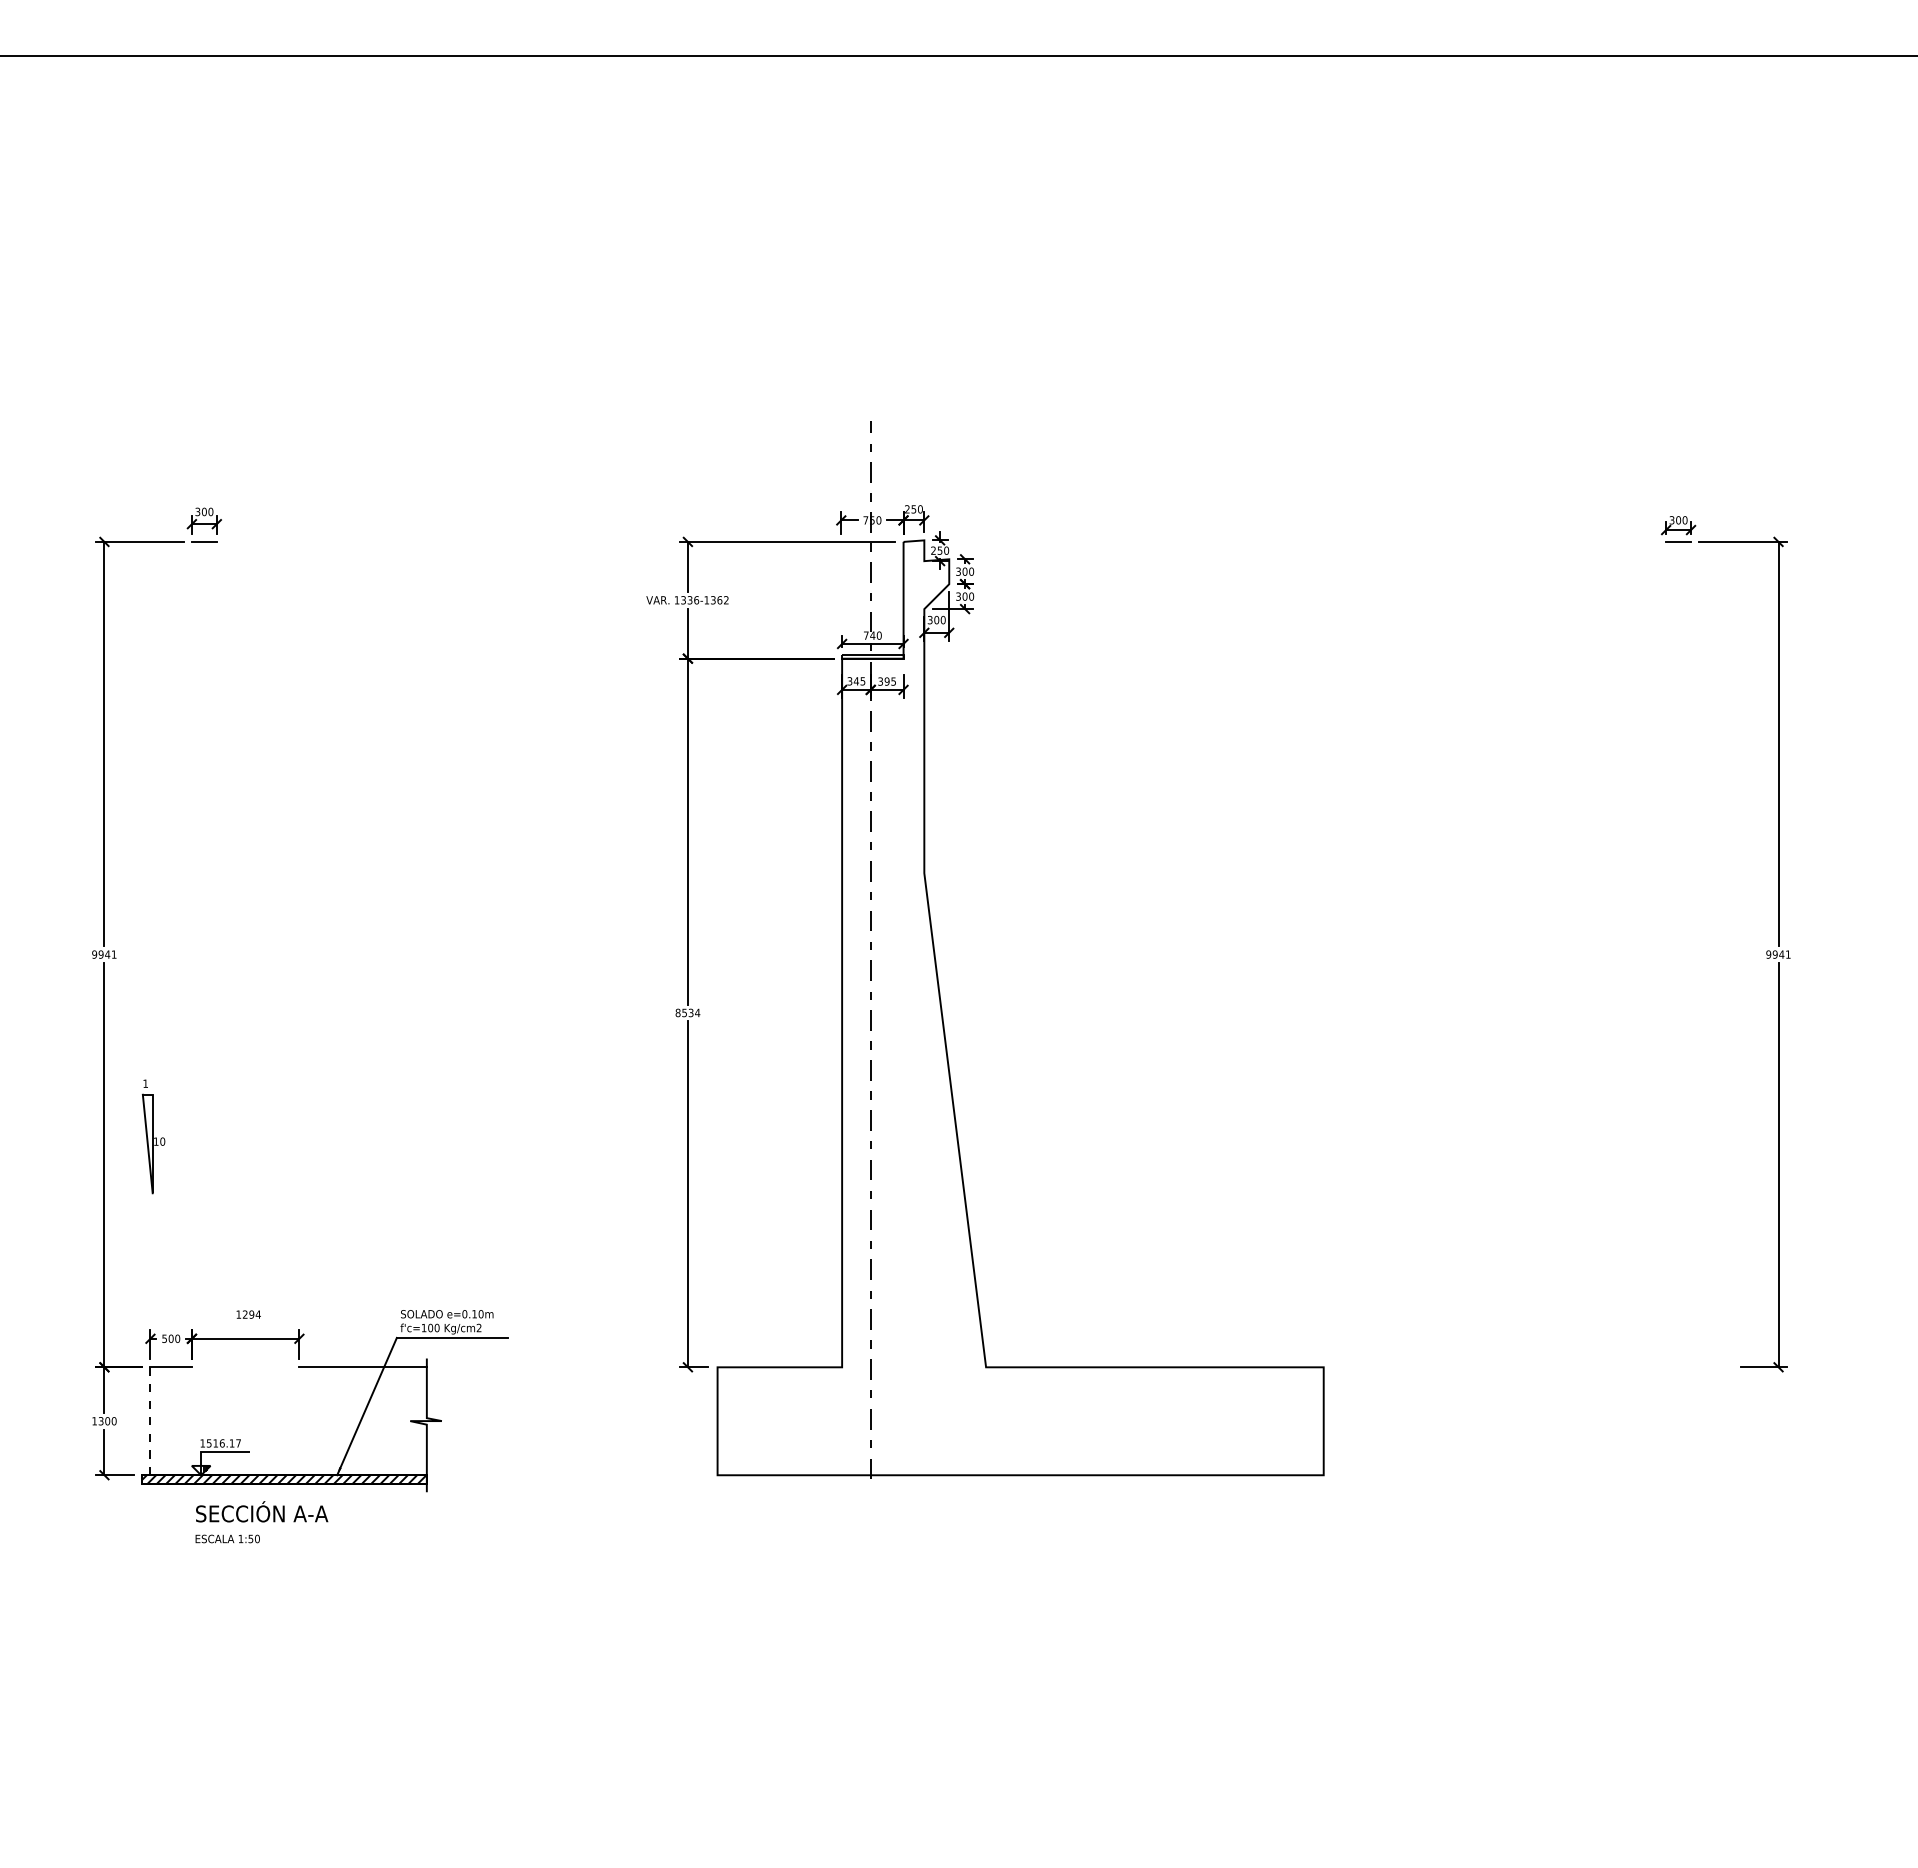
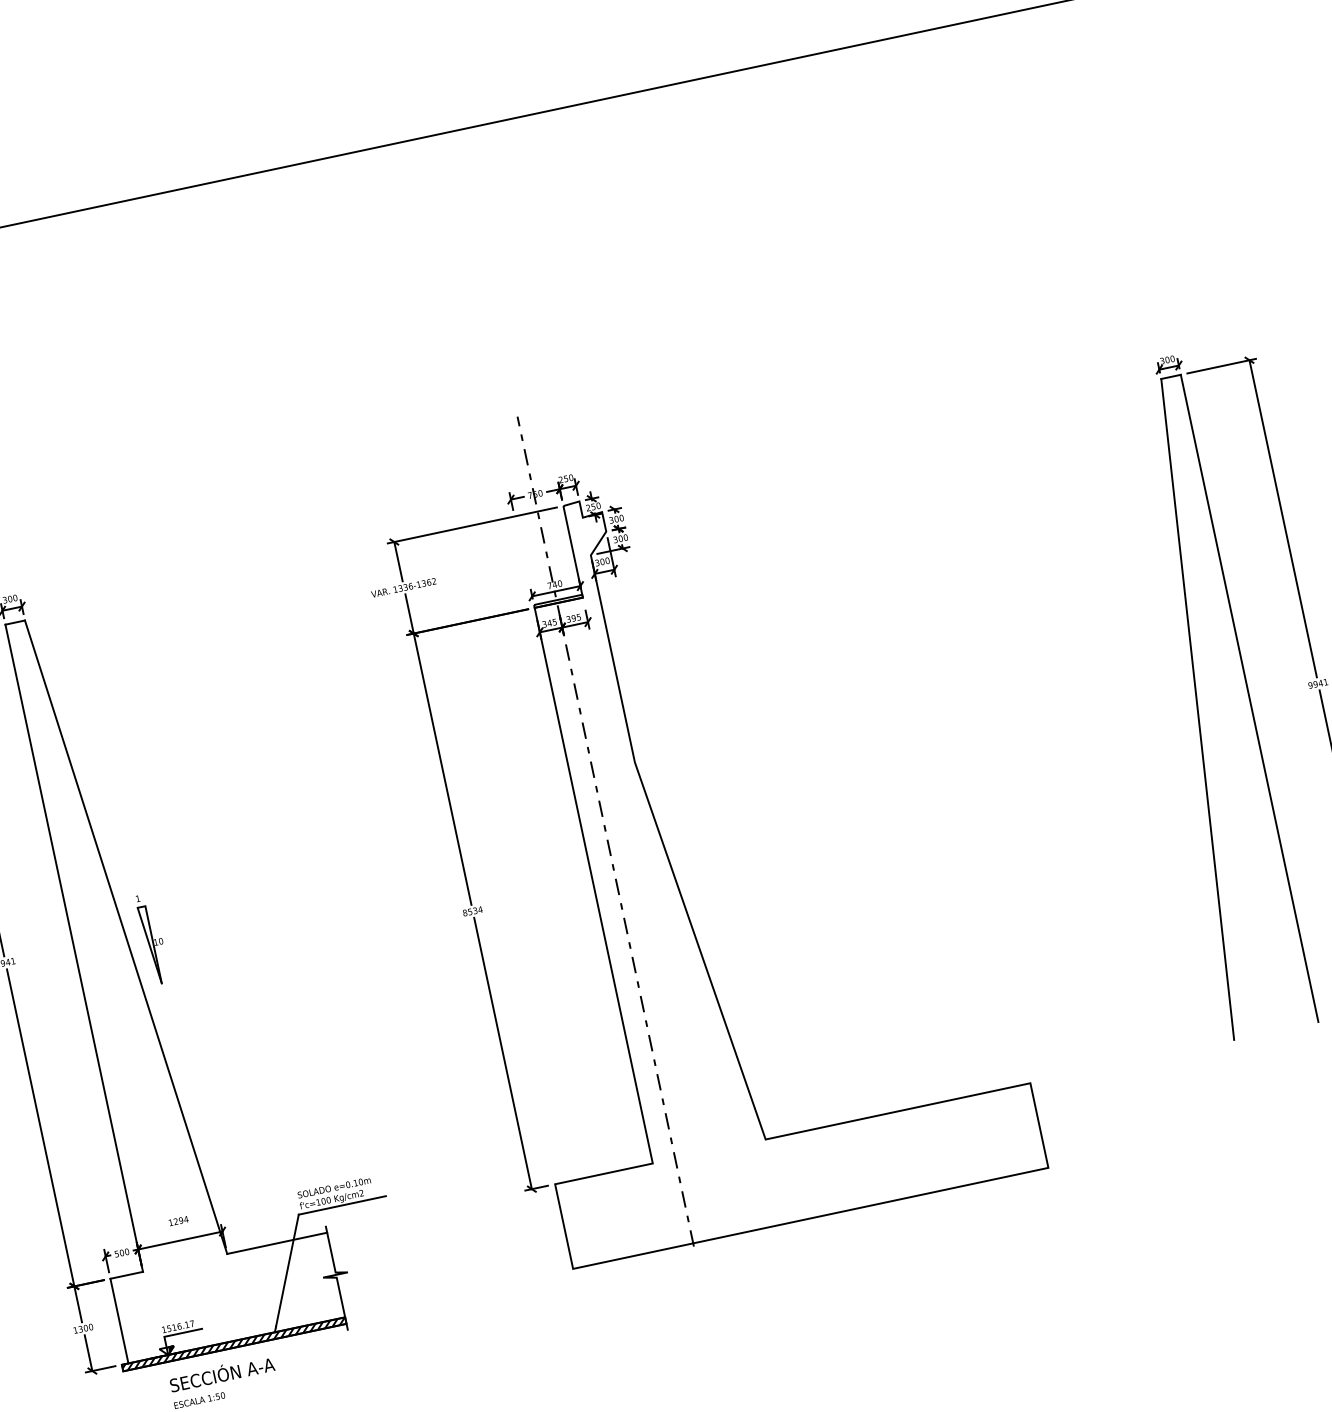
line: (191, 954) -> (73, 948), added
line: (257, 954) -> (125, 937), added
line: (1624, 954) -> (1197, 709), added
line: (1691, 954) -> (1249, 698), added
part: (153, 1136) -> (152, 938), moved
line: (150, 1421) -> (119, 1321), dashed -> solid

